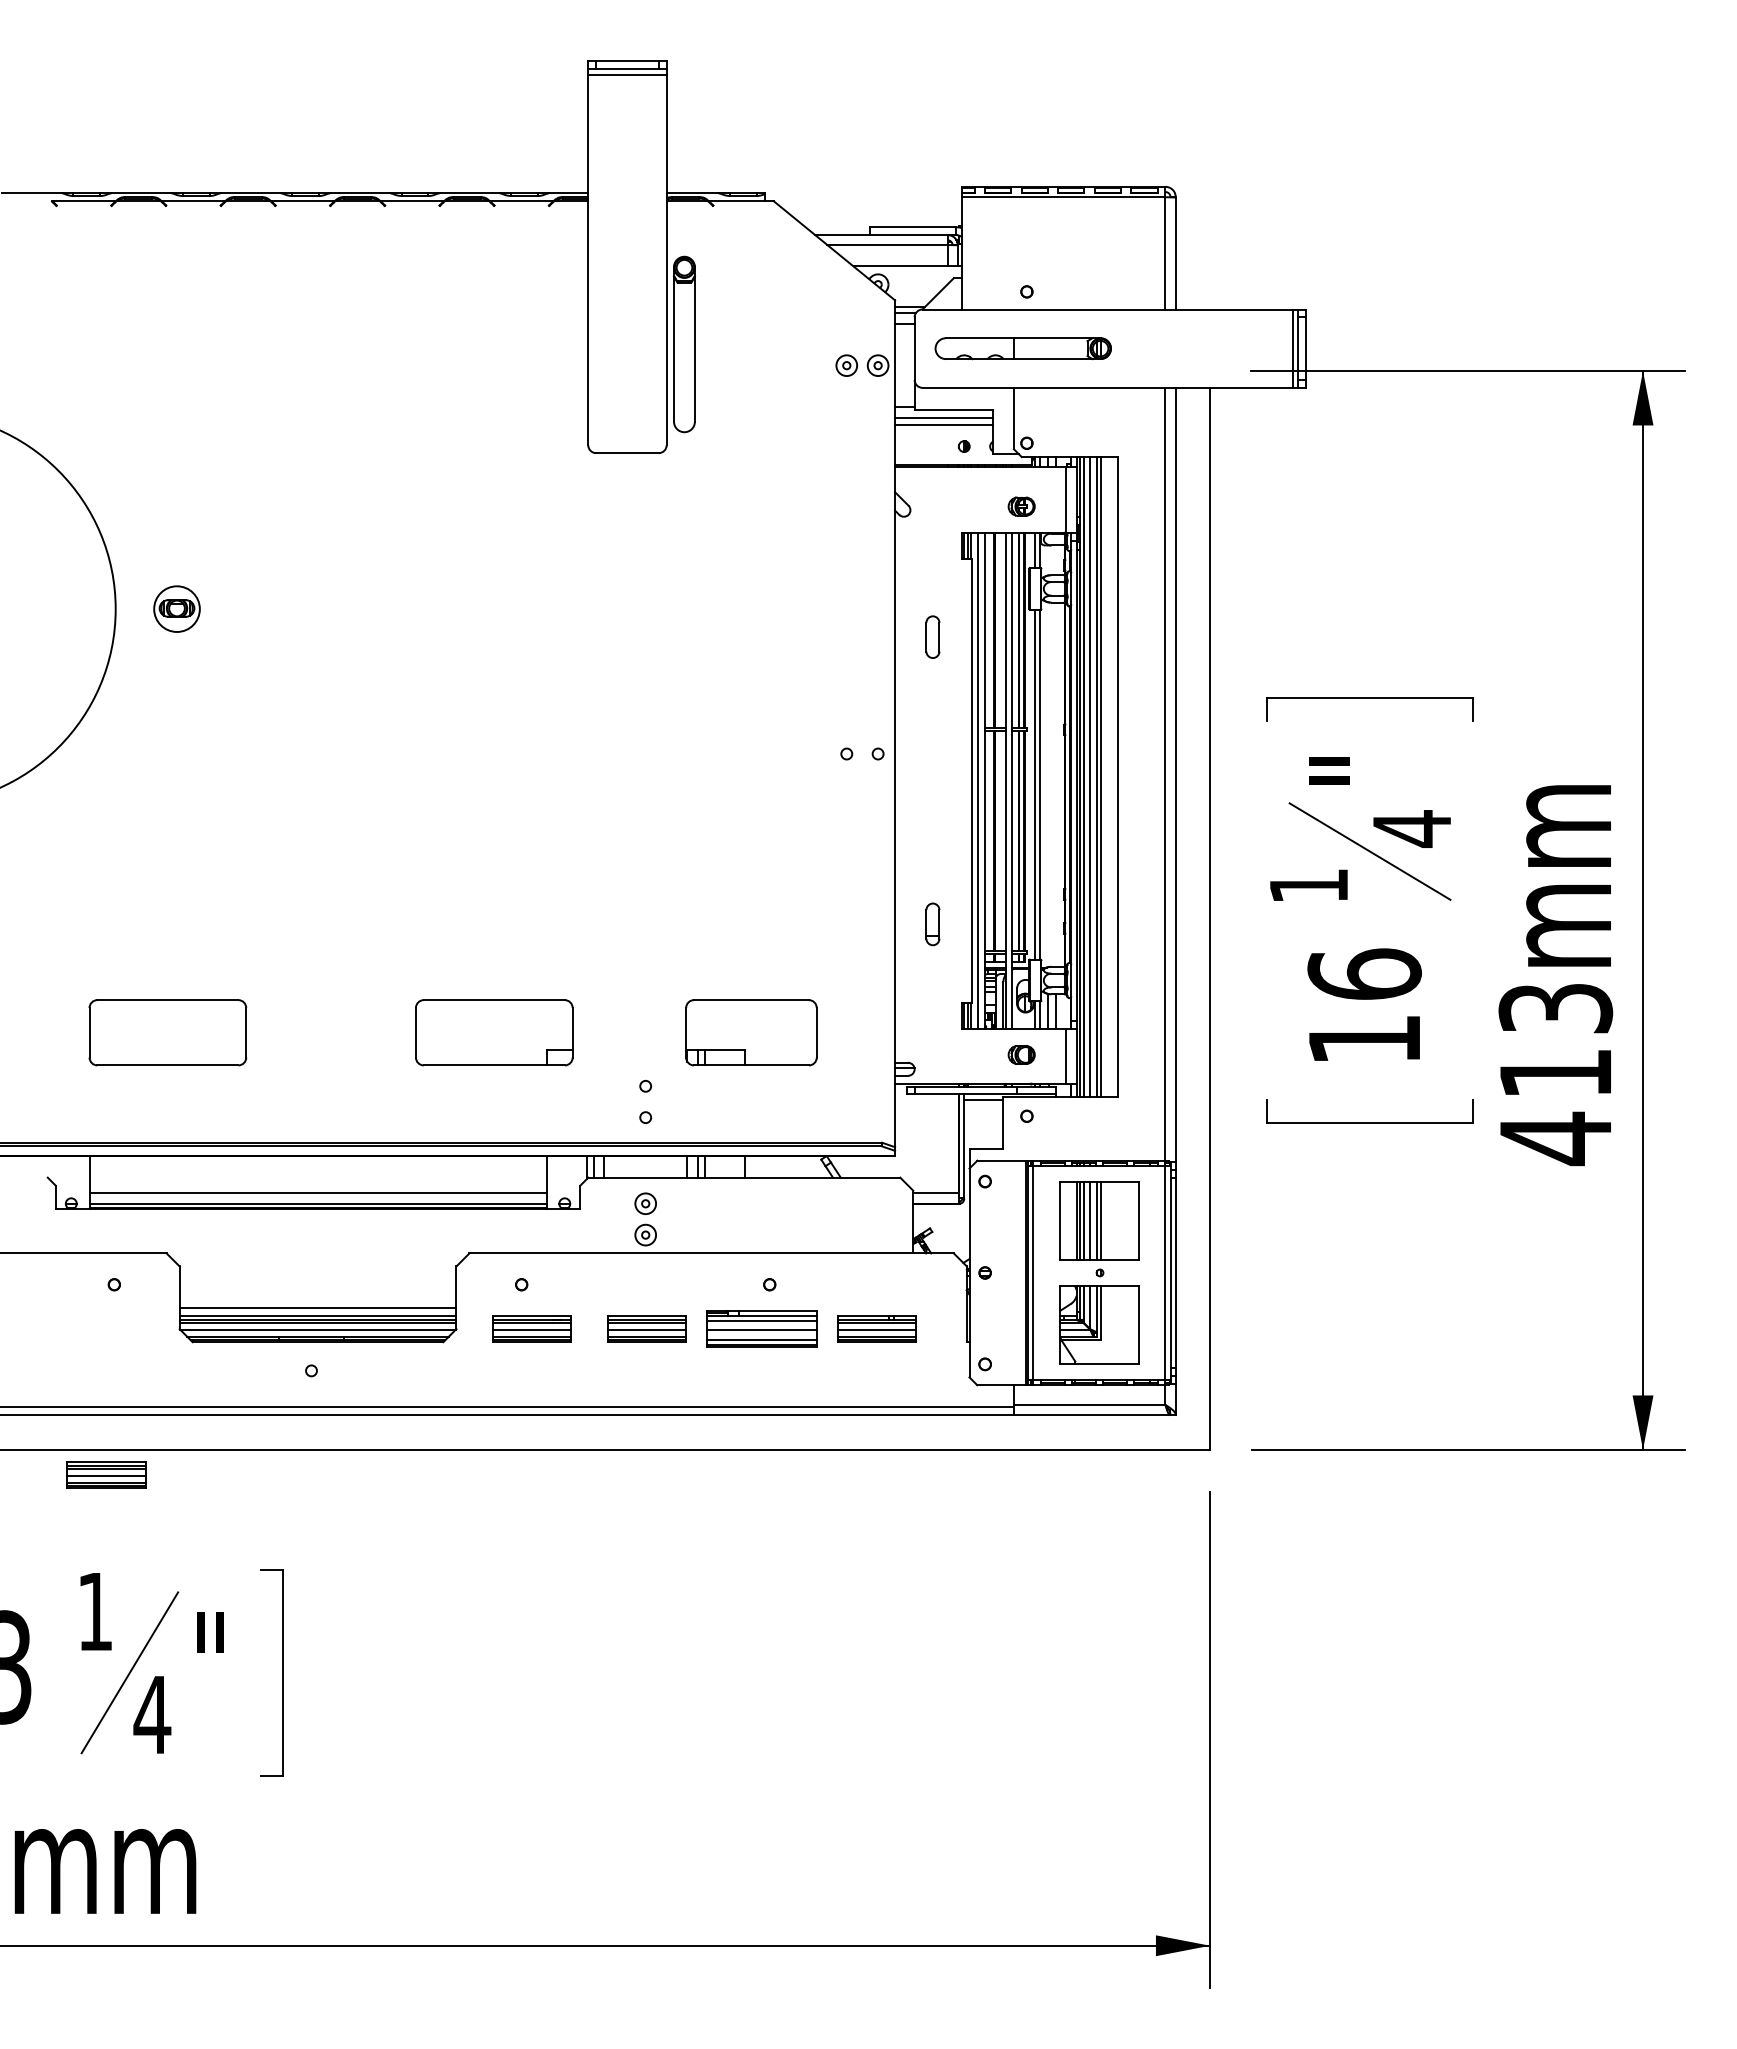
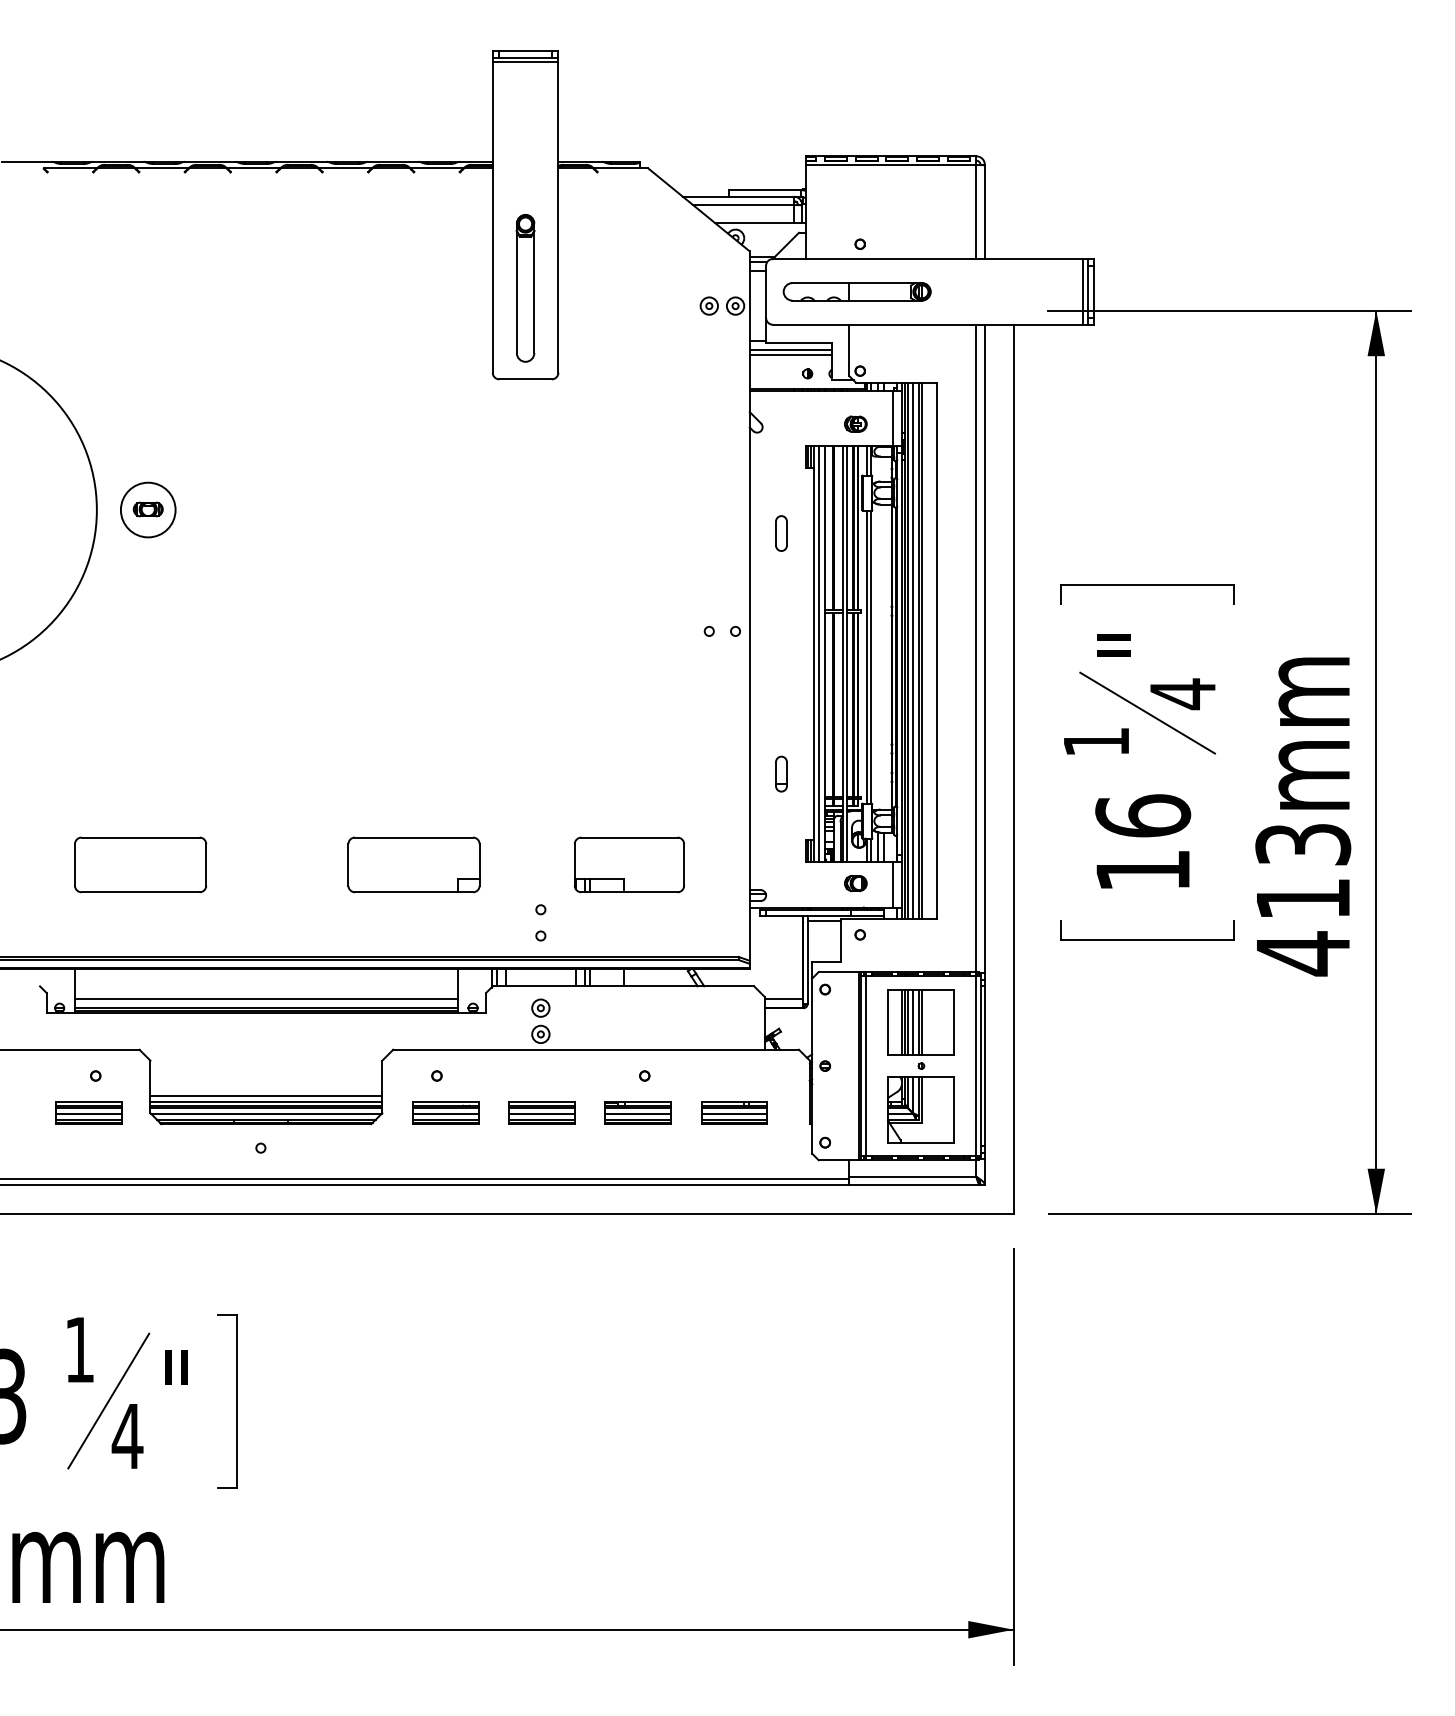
part: (684, 344) -> (525, 288), moved
circle: (176, 608) -> (147, 509), size x1.43
part: (761, 1328) -> (637, 1112), size x0.71
part: (106, 1474) -> (89, 1112), moved

